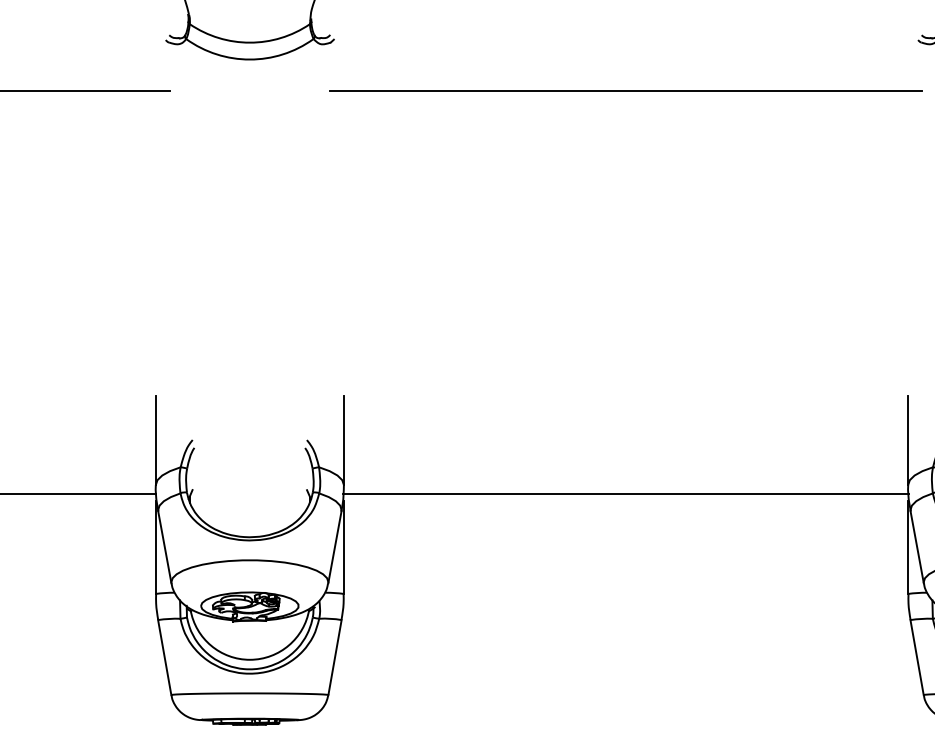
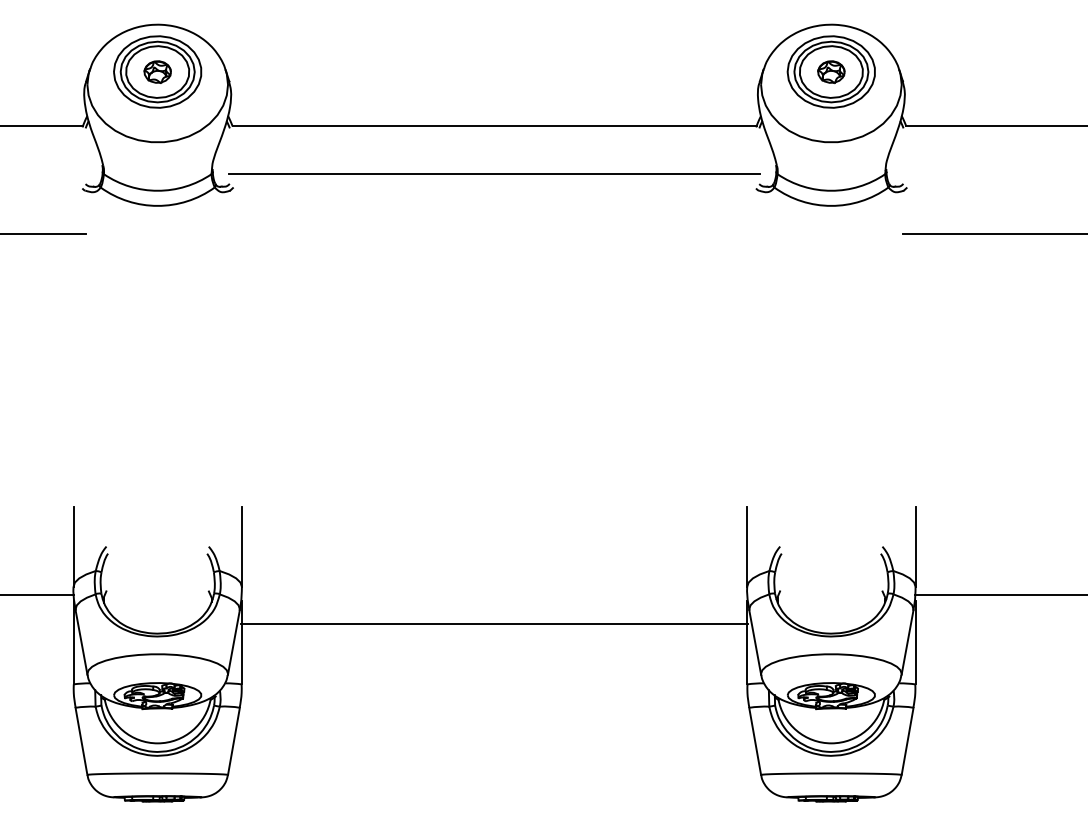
line: (625, 90) -> (494, 173), moved
line: (625, 494) -> (494, 624), moved

